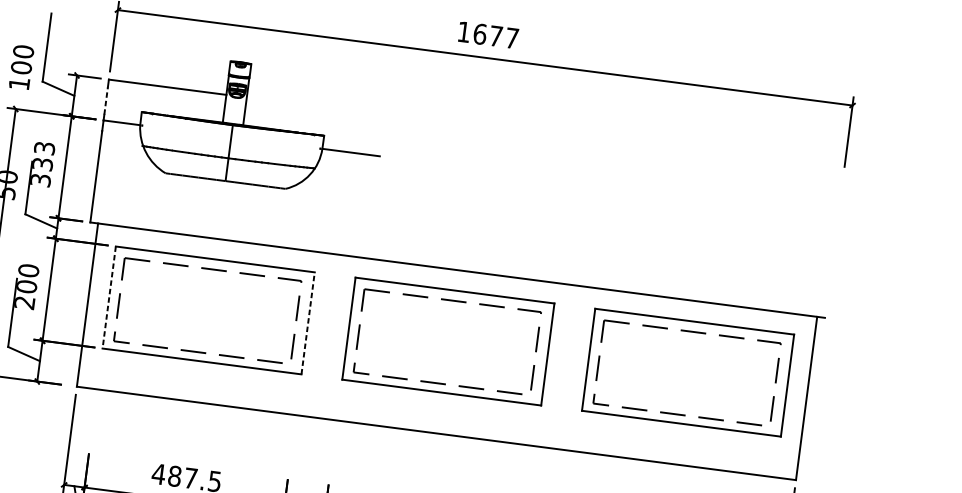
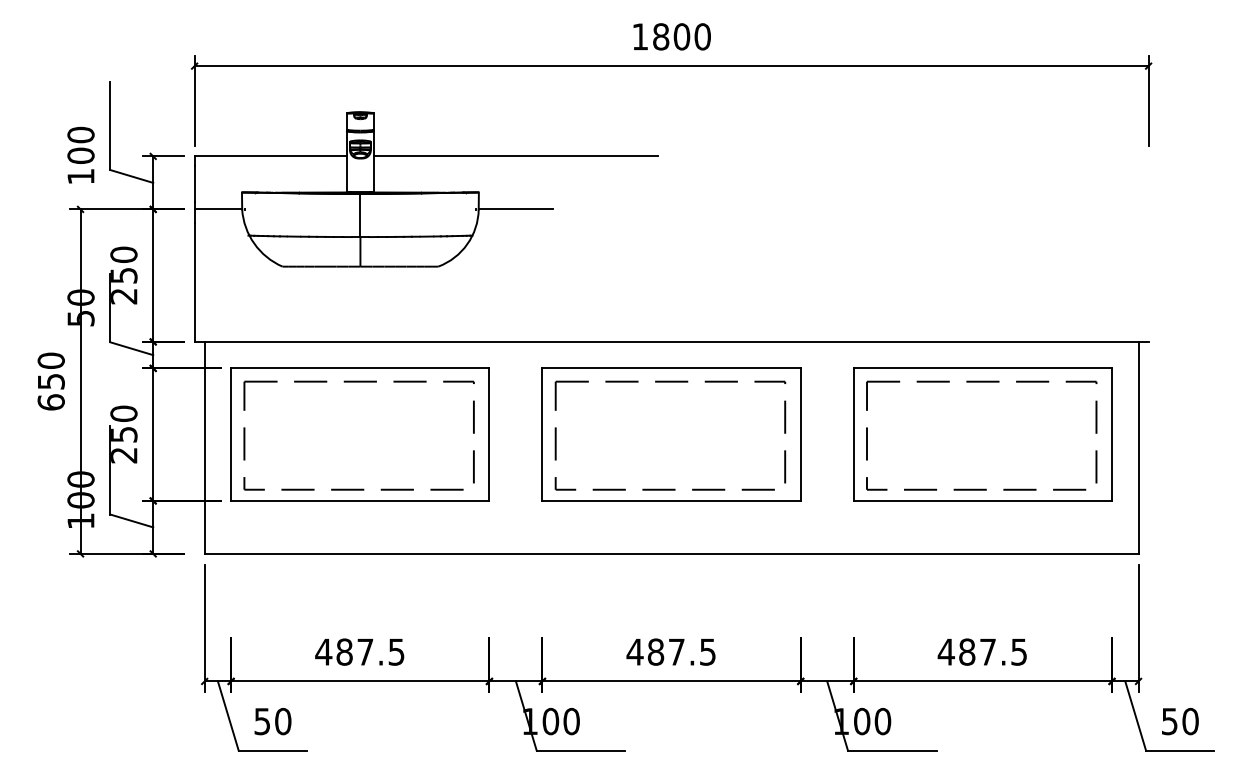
text: (495, 35) -> (681, 36), 1677 -> 1800
line: (106, 101) -> (194, 184), dashed -> solid
line: (356, 111) -> (515, 156), added
text: (42, 164) -> (123, 275), 333 -> 250
text: (27, 286) -> (124, 434), 200 -> 250
line: (109, 298) -> (231, 435), dashed -> solid
line: (308, 323) -> (489, 434), dashed -> solid

